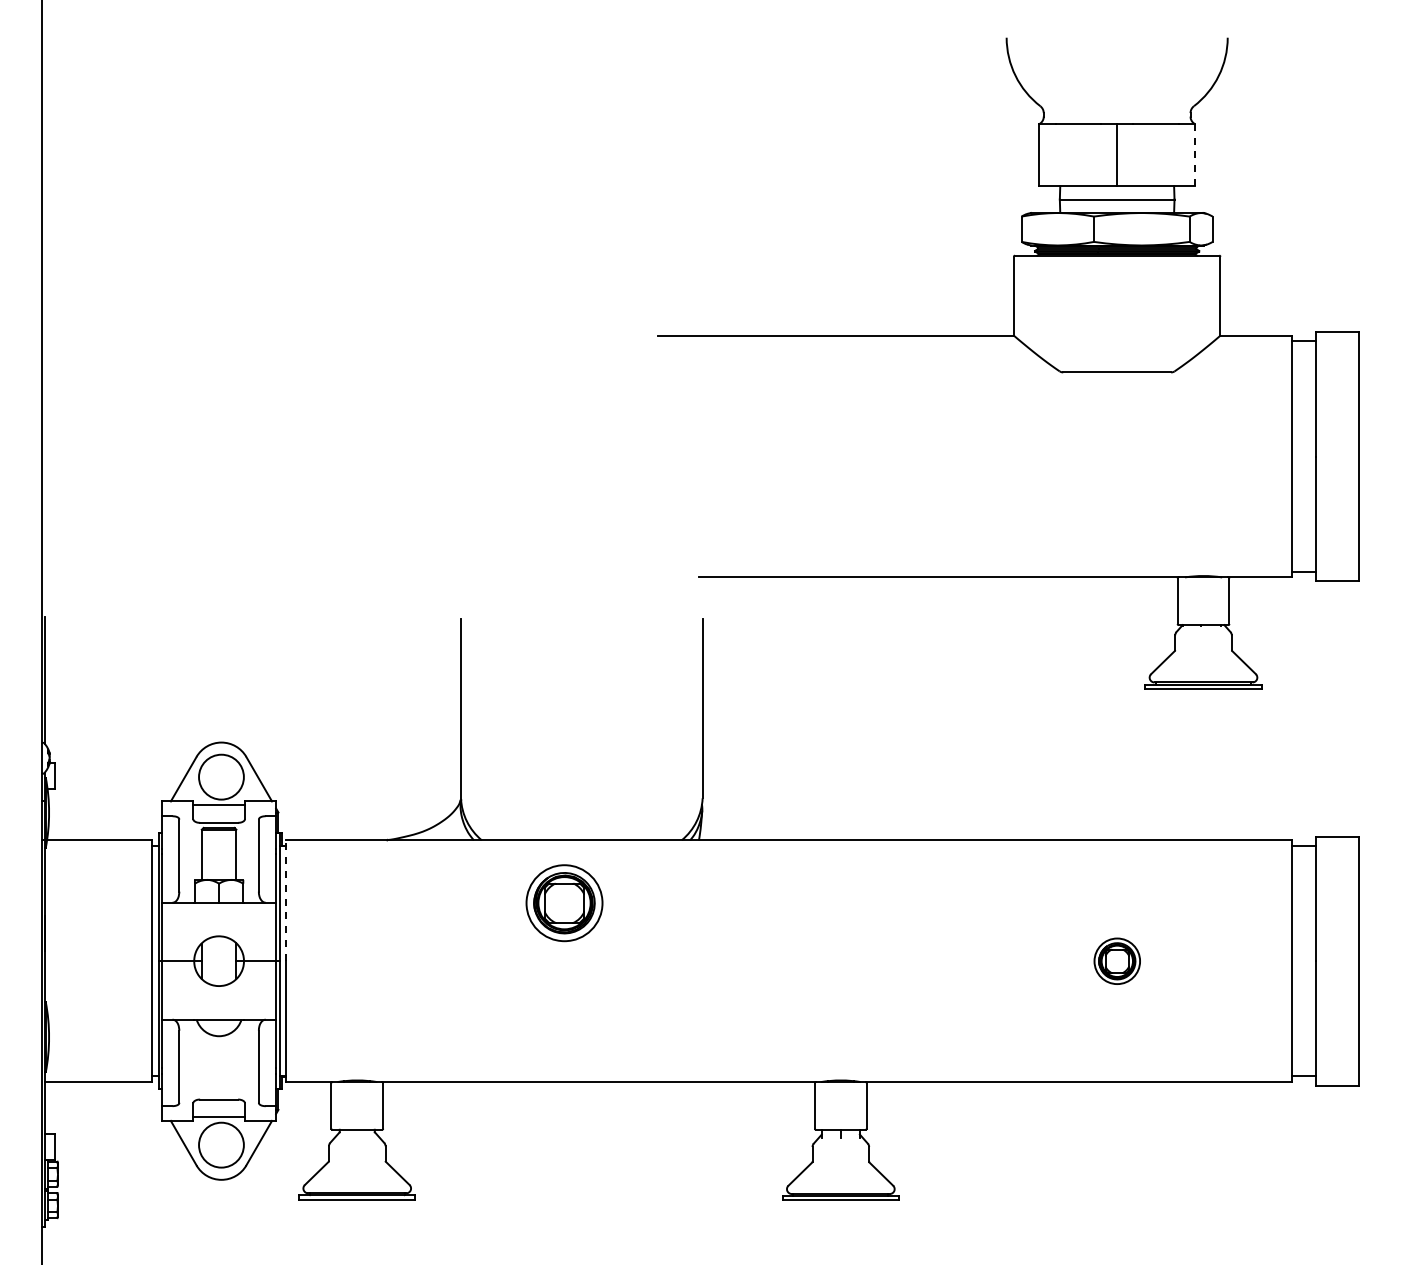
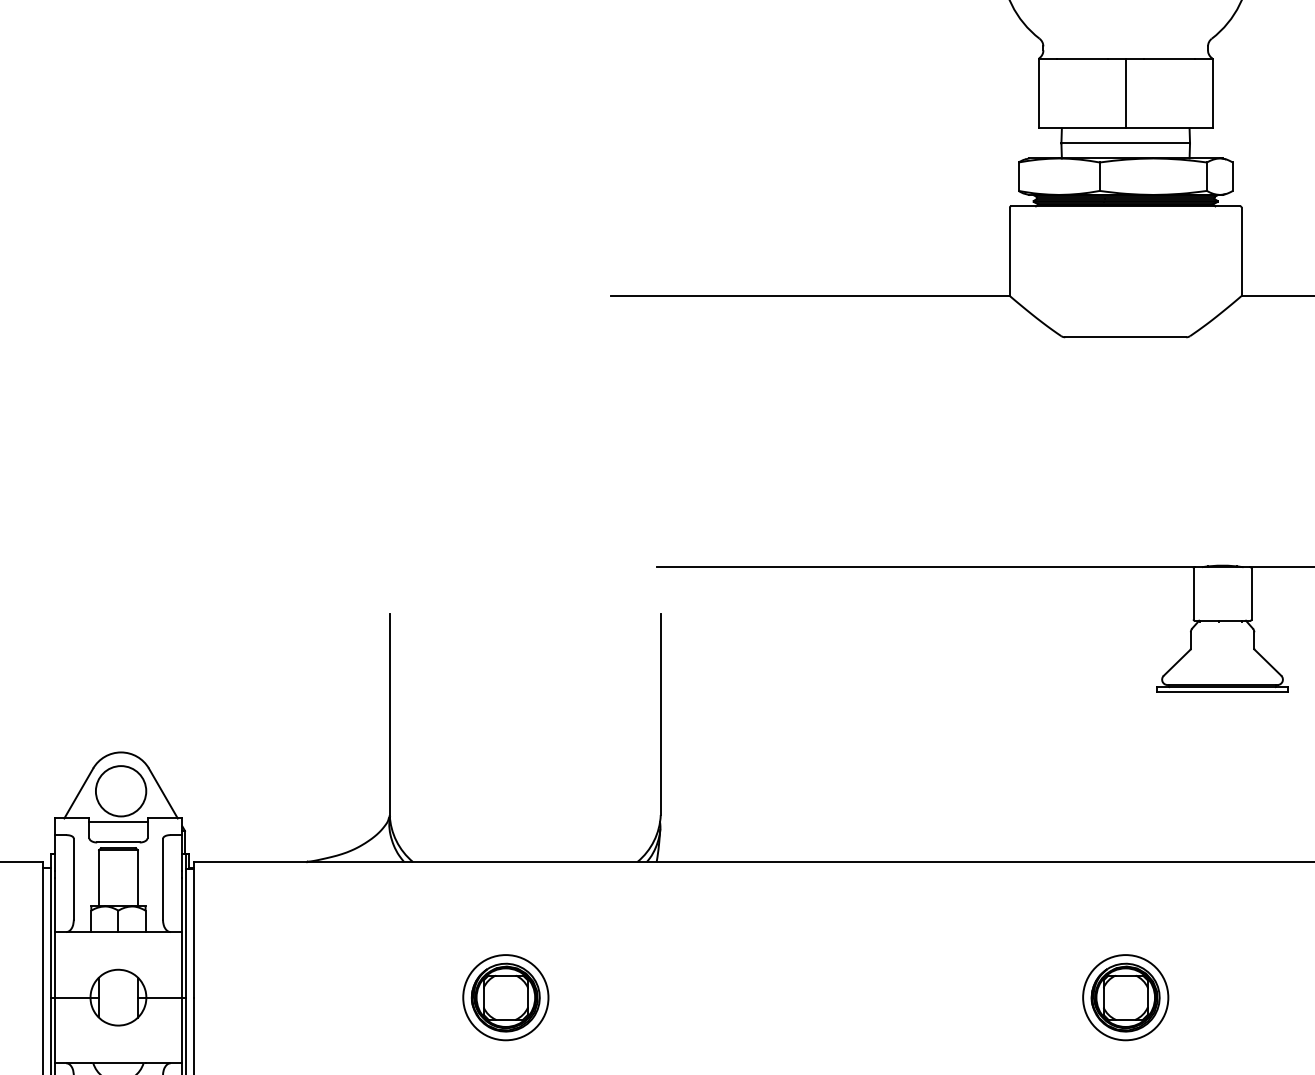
line: (1194, 154) -> (1212, 92), dashed -> solid
line: (286, 900) -> (194, 929), dashed -> solid
part: (564, 903) -> (505, 998), moved
part: (1117, 961) -> (1126, 998), size x1.67

